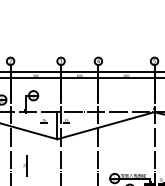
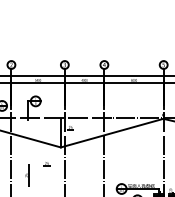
part: (43, 121) -> (46, 164), moved

